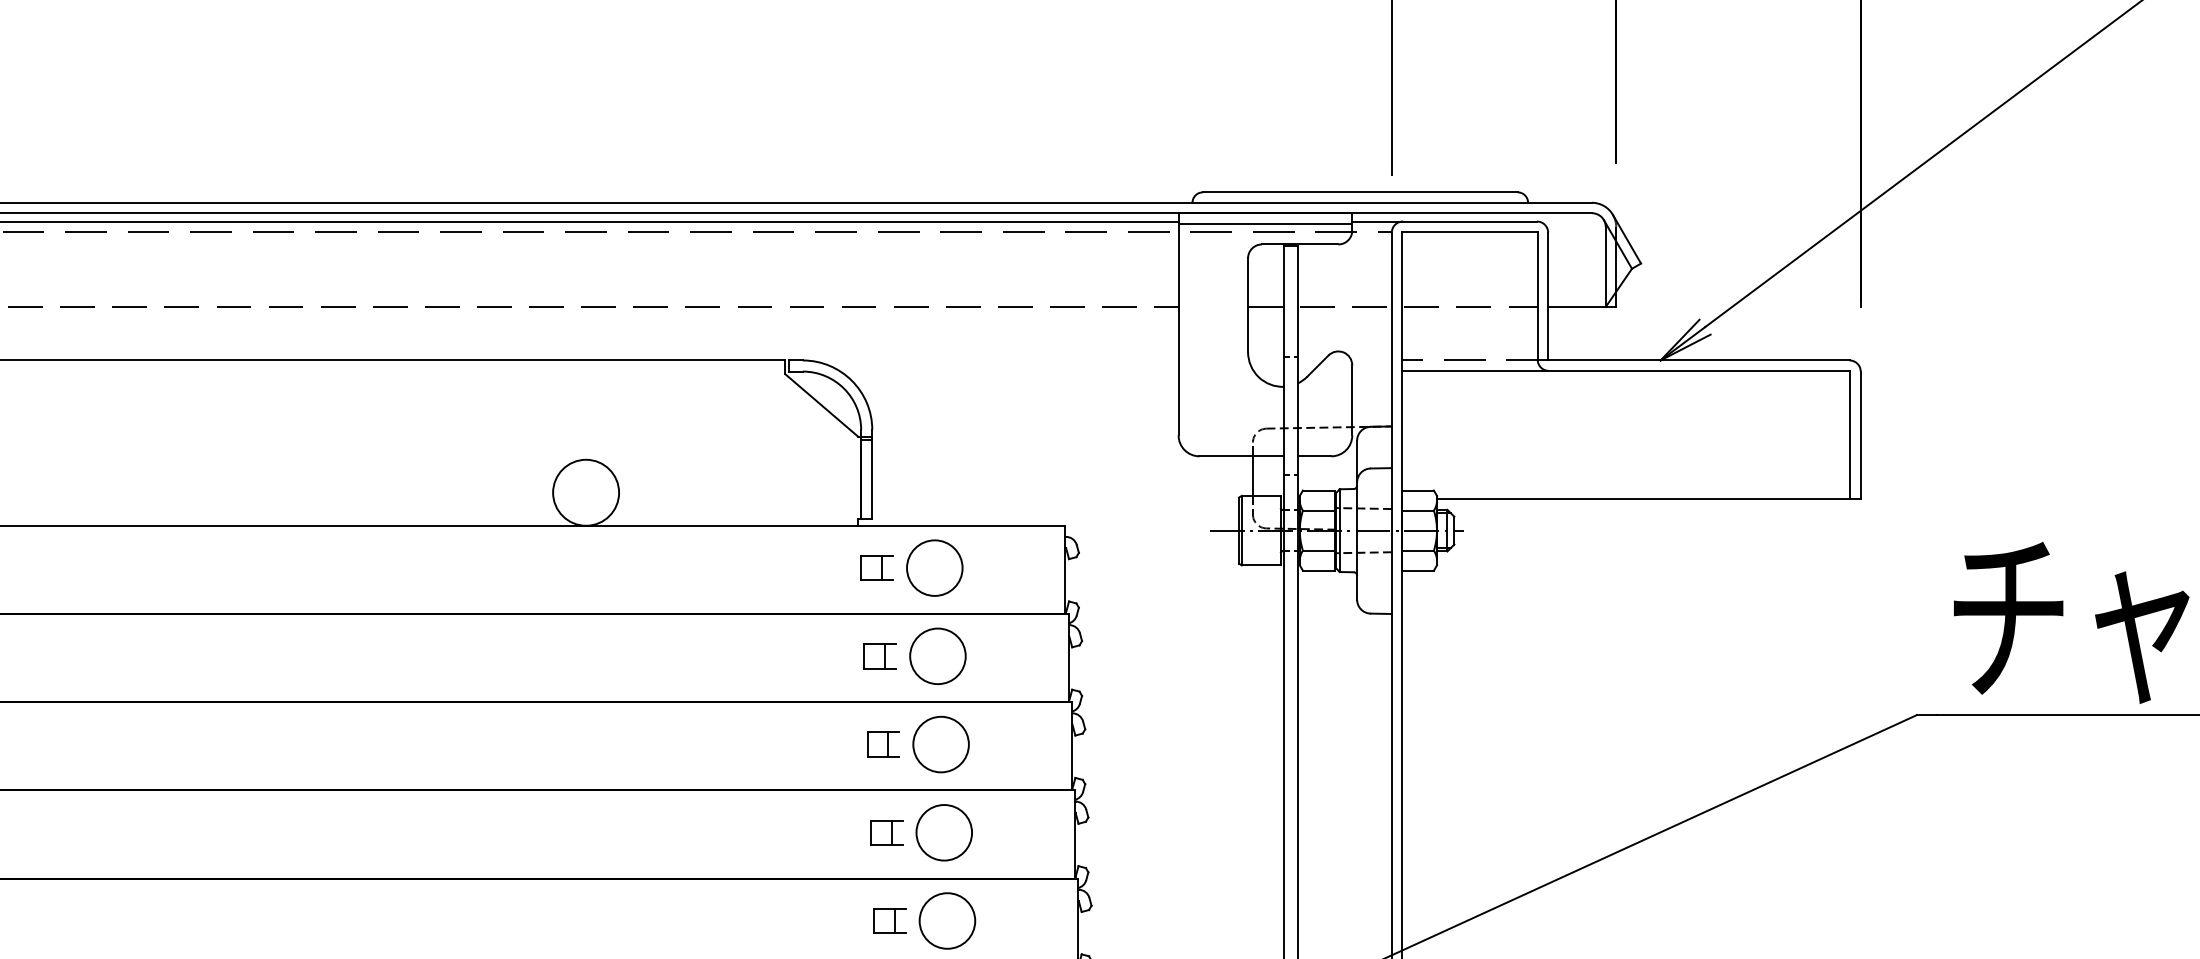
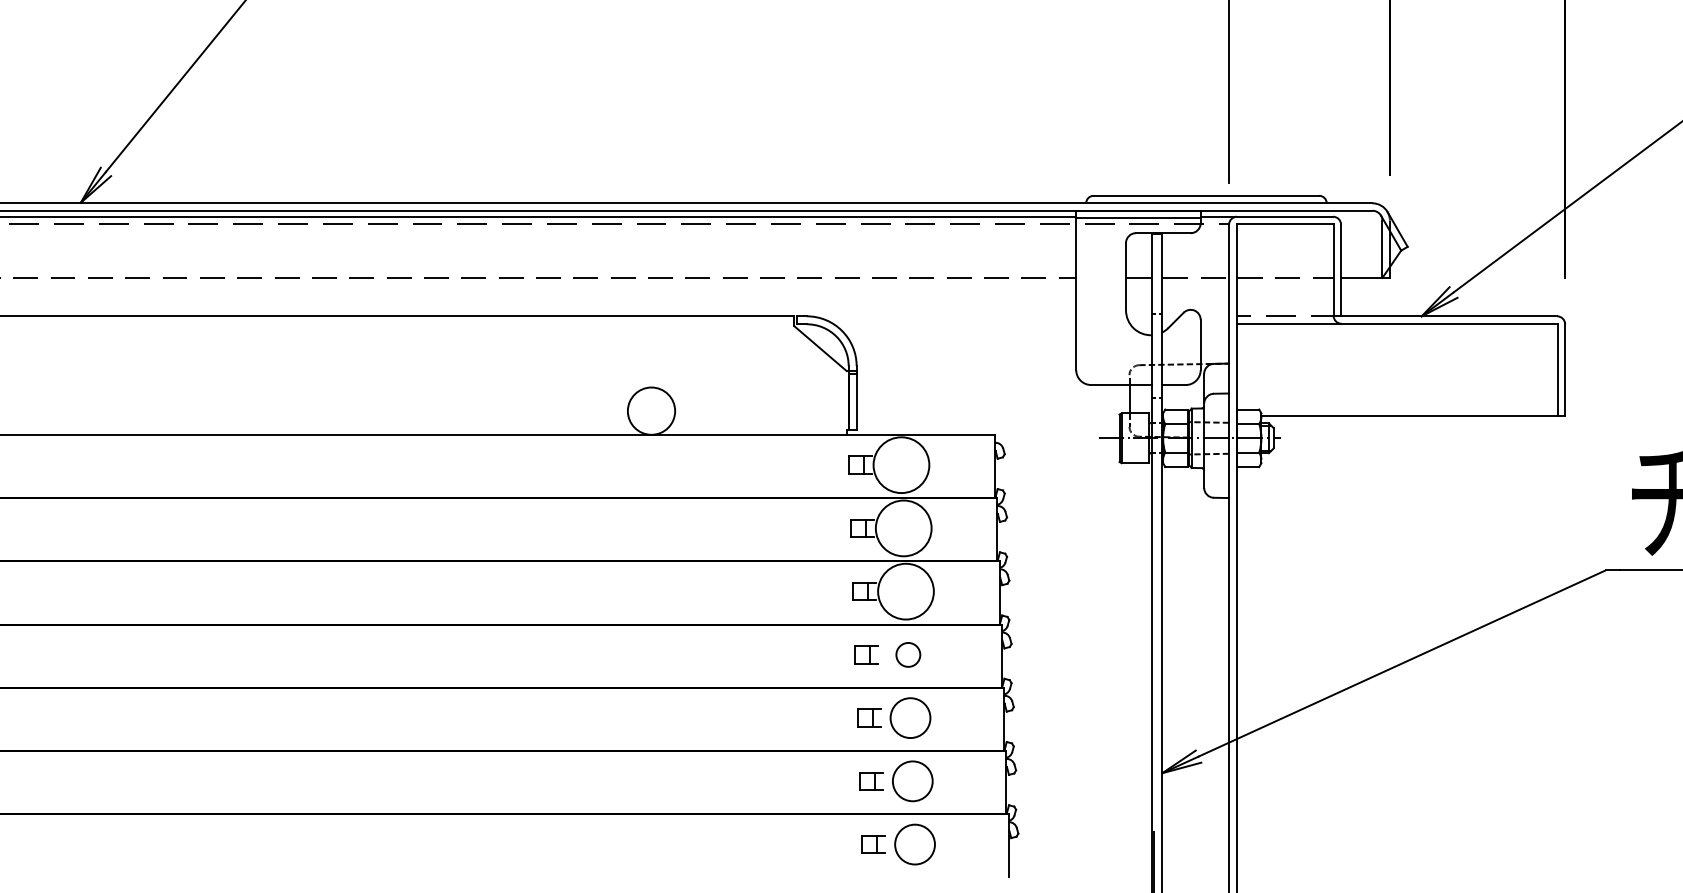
circle: (934, 568) -> (901, 465), size x1.4
circle: (937, 656) -> (903, 528), size x1.4
circle: (940, 744) -> (905, 591), size x1.4
circle: (944, 832) -> (908, 654), size x0.6

